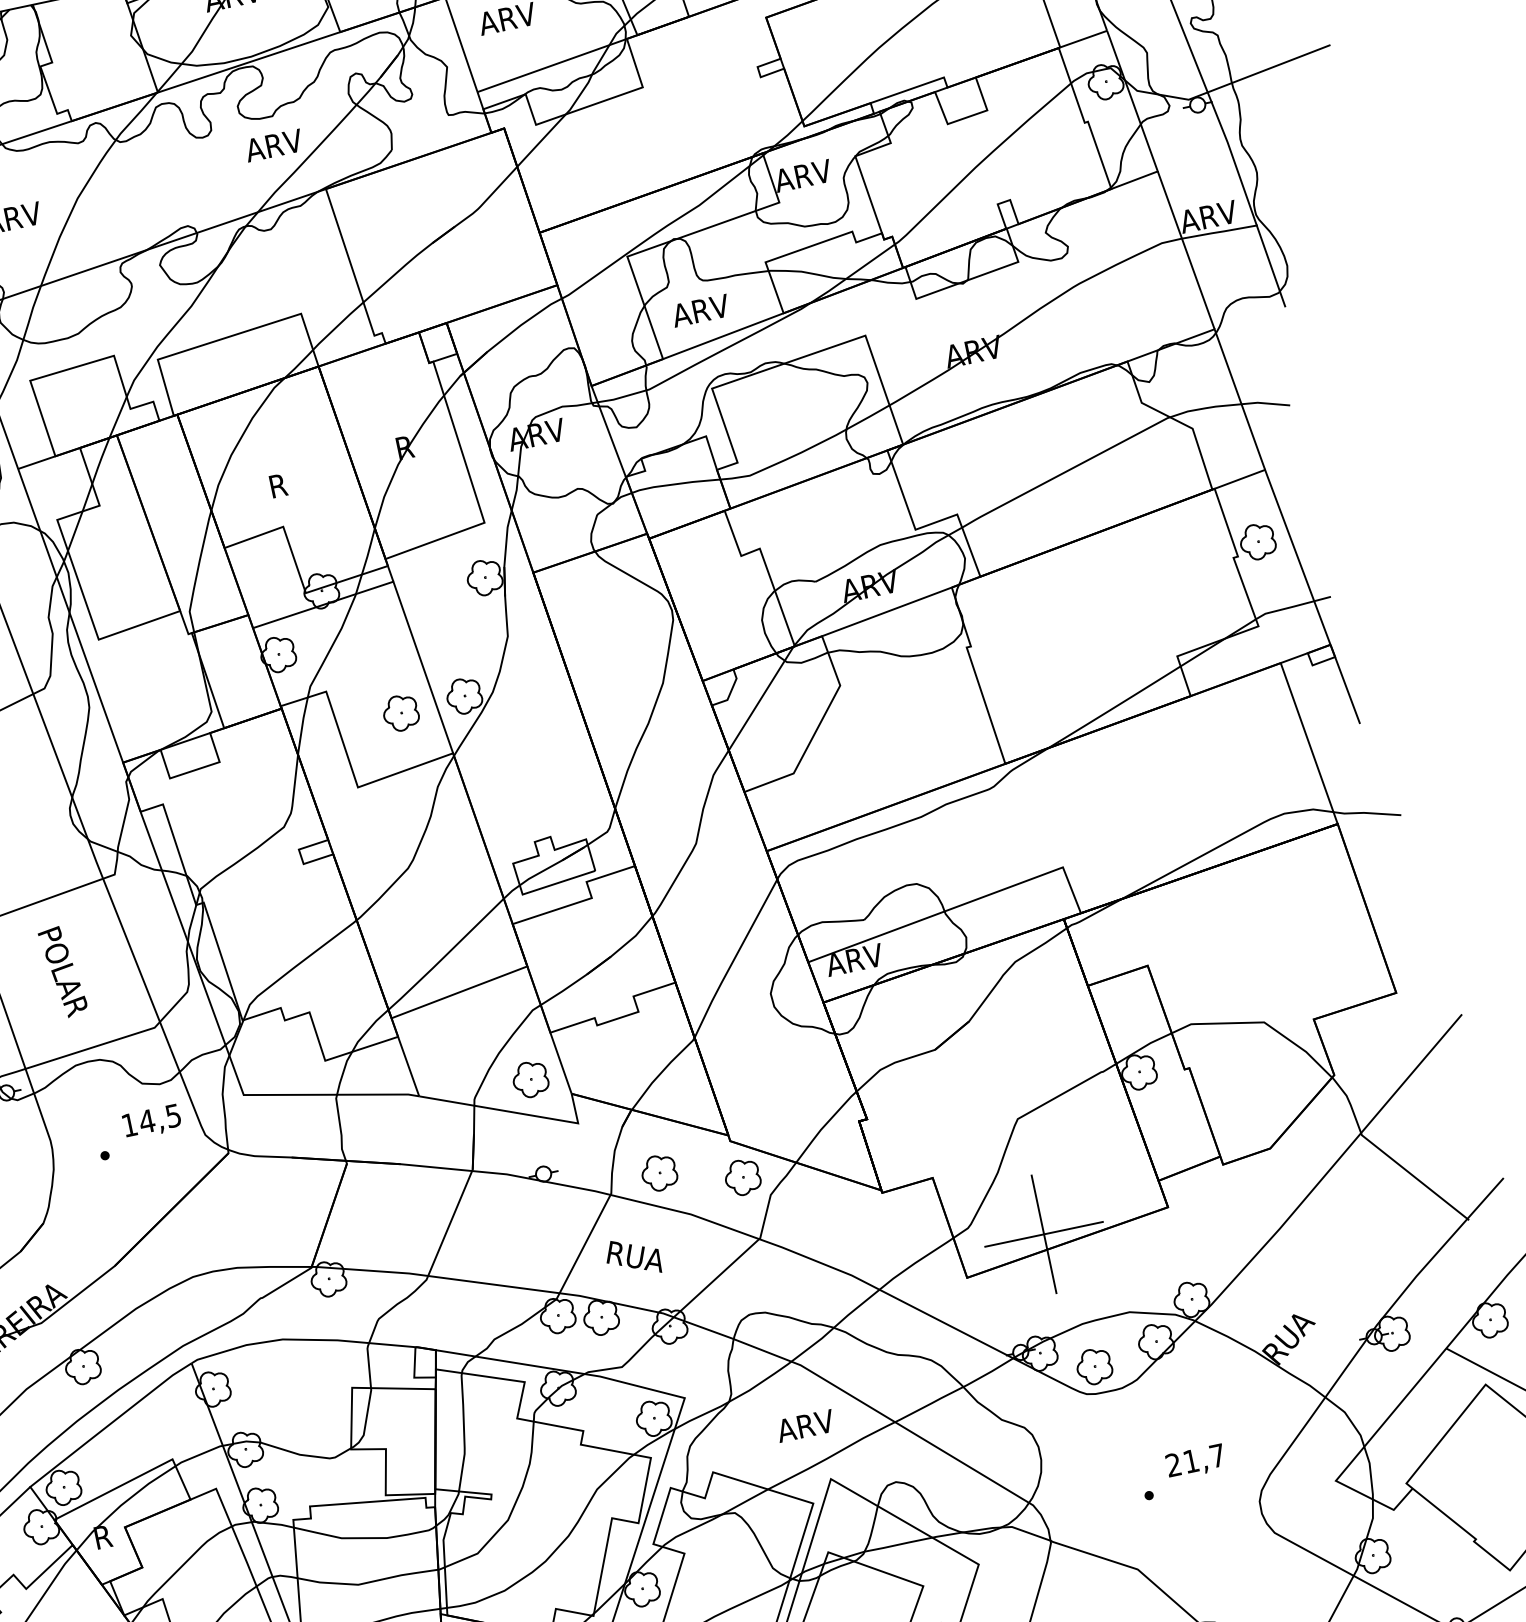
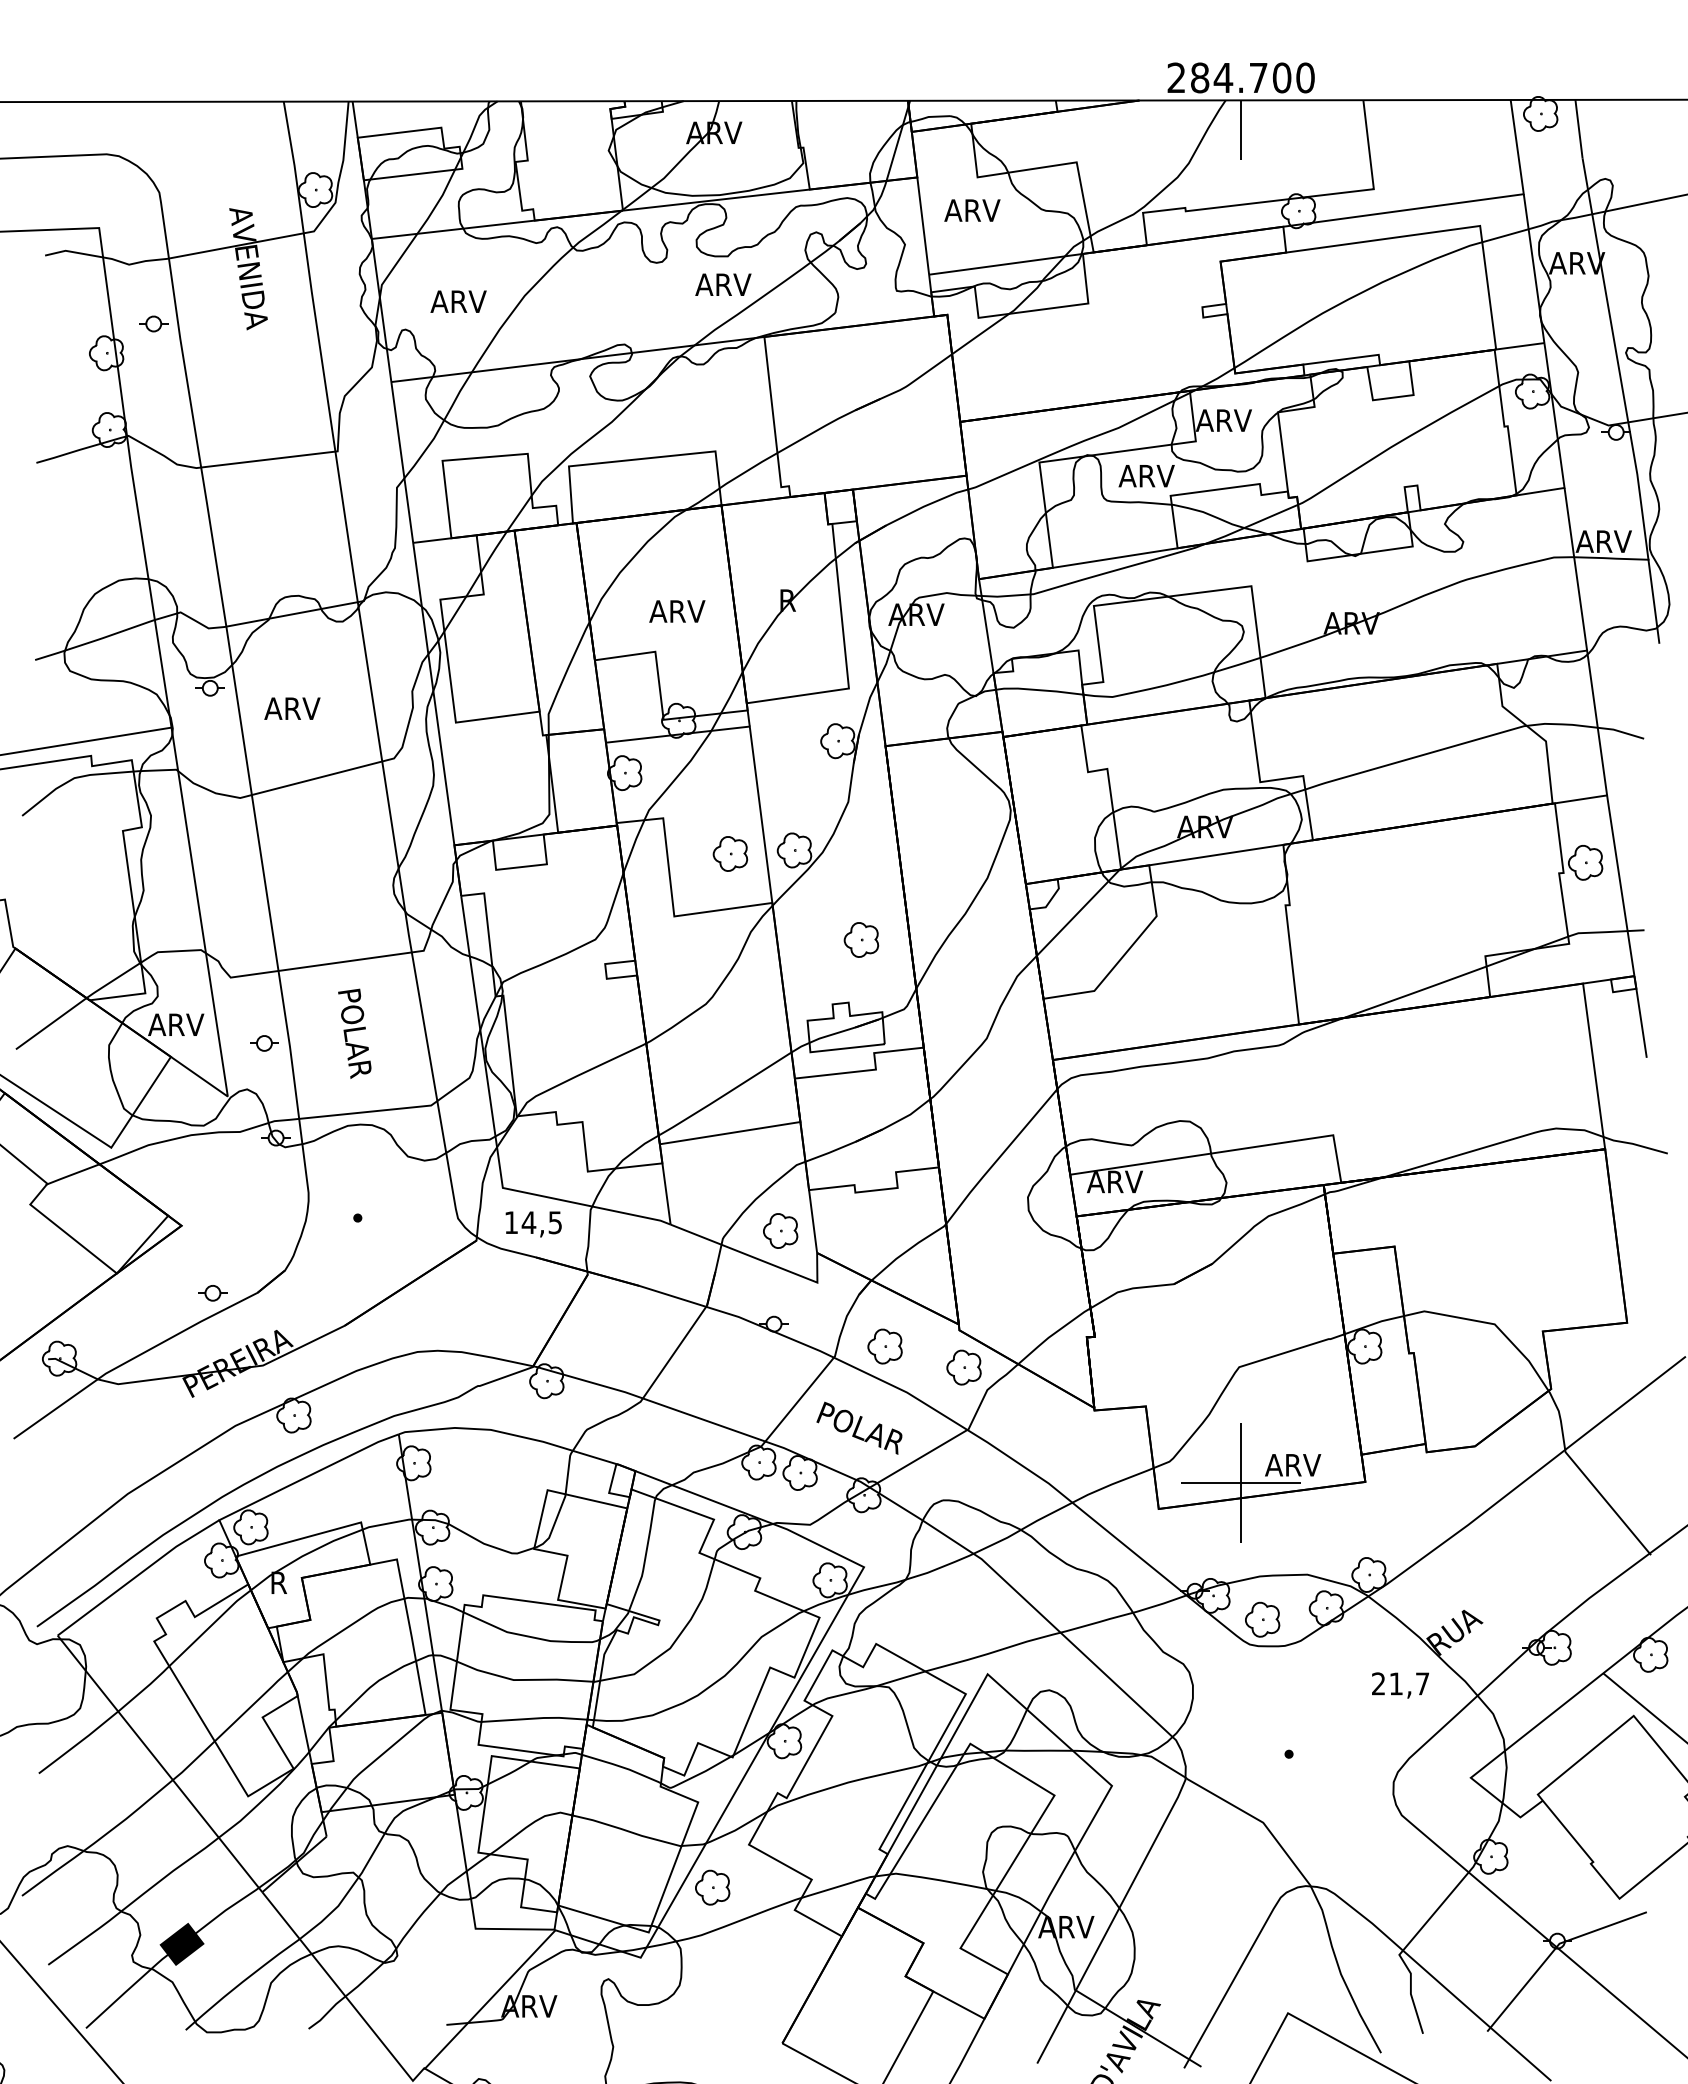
text: (700, 311) -> (1146, 476), moved
text: (296, 481) -> (677, 611), R -> ARV
part: (549, 771) -> (861, 939), added
text: (152, 1122) -> (533, 1224), moved
text: (654, 1261) -> (862, 1430), RUA -> POLAR
text: (806, 1426) -> (1293, 1465), moved
text: (1195, 1462) -> (1400, 1685), moved

